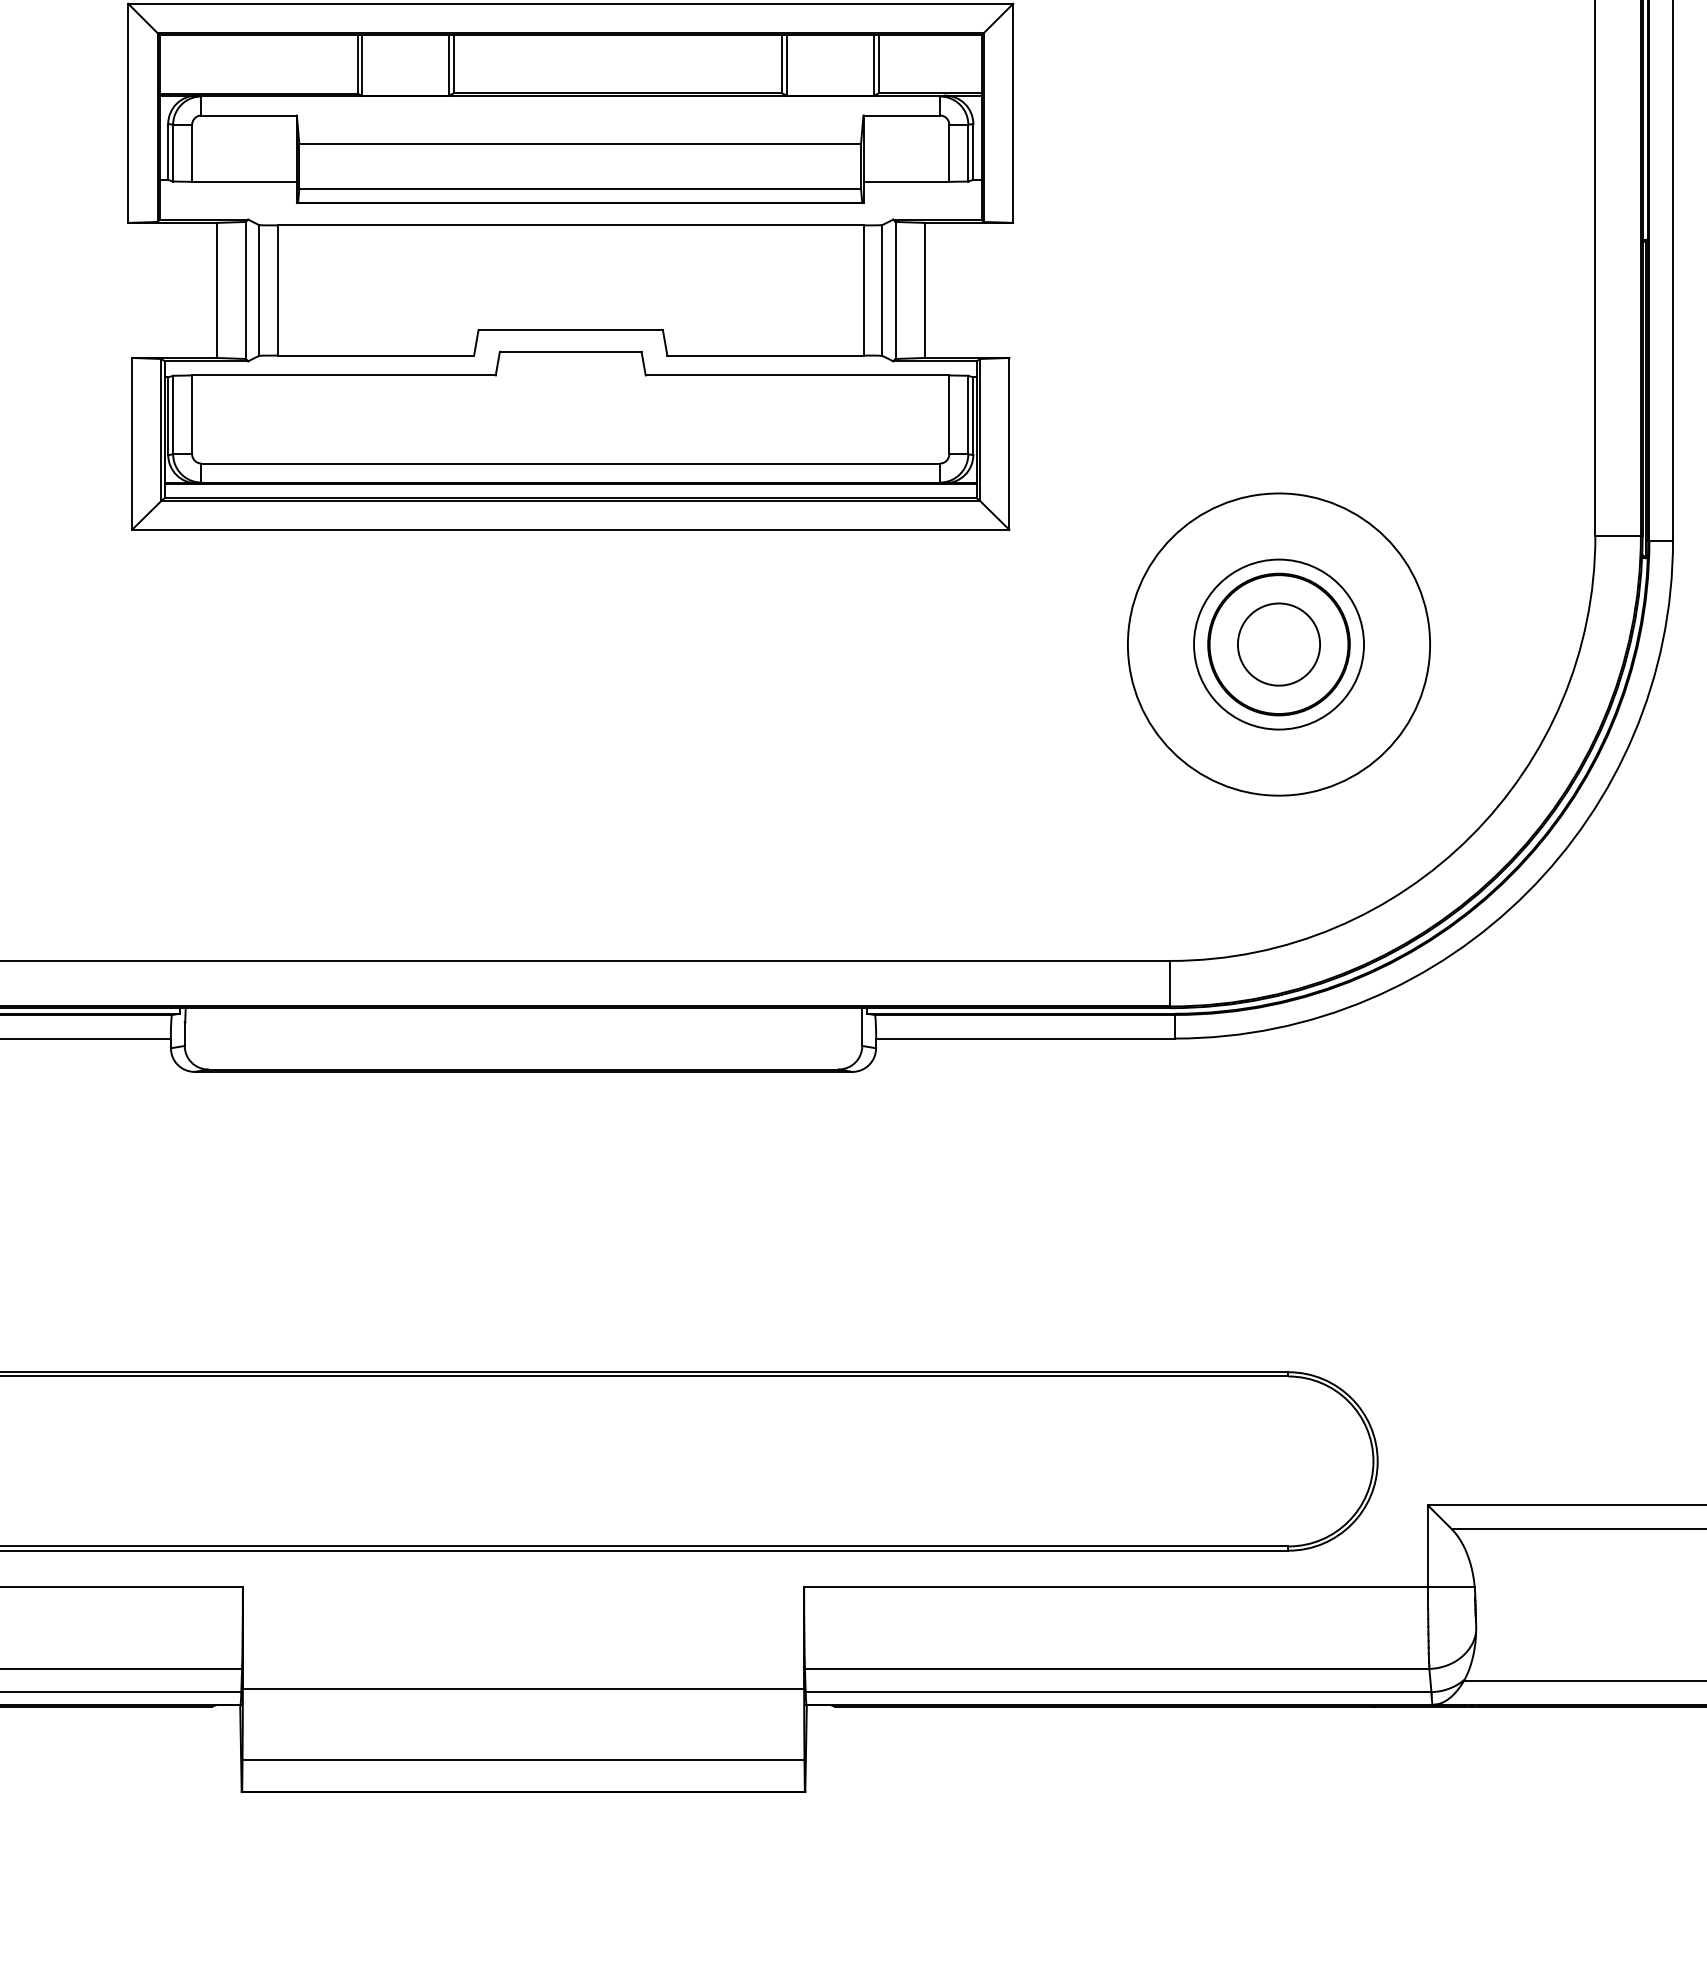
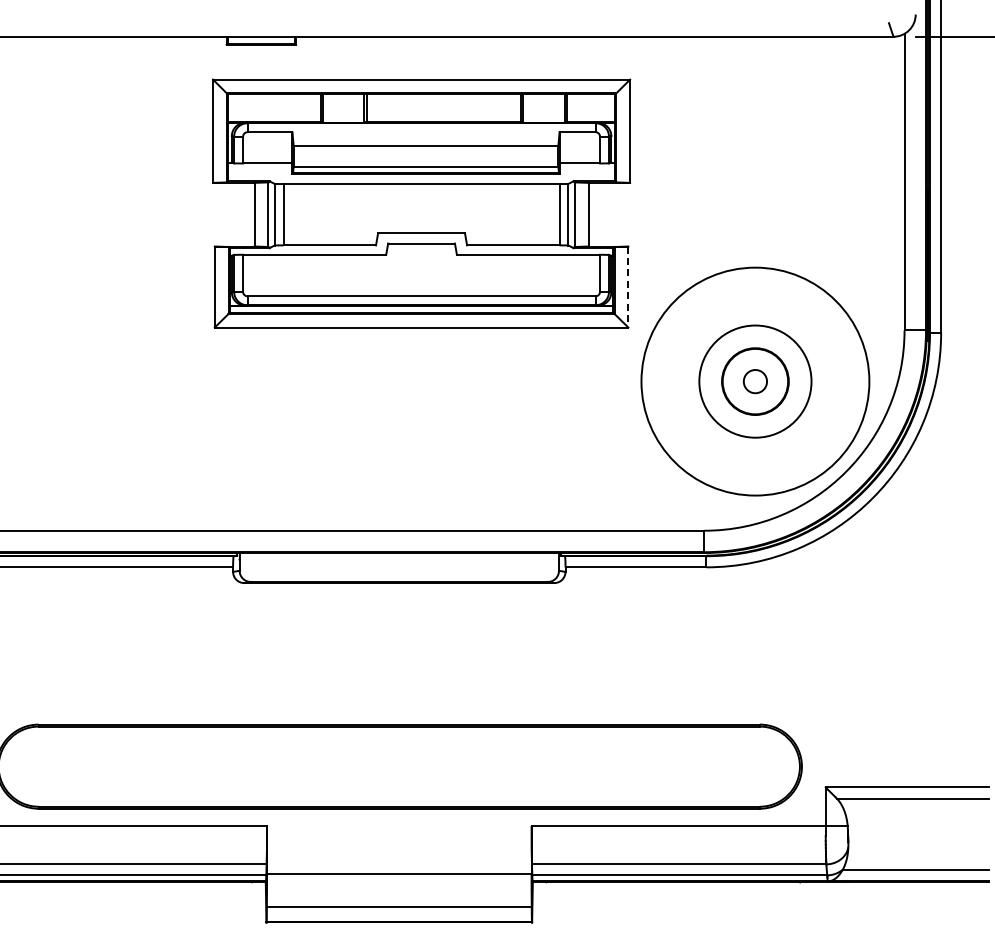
line: (1009, 444) -> (628, 287), solid -> dashed
circle: (1279, 644) -> (755, 381), size x0.6
circle: (1279, 644) -> (755, 381), size x1.4
circle: (1279, 644) -> (755, 381), size x1.6

